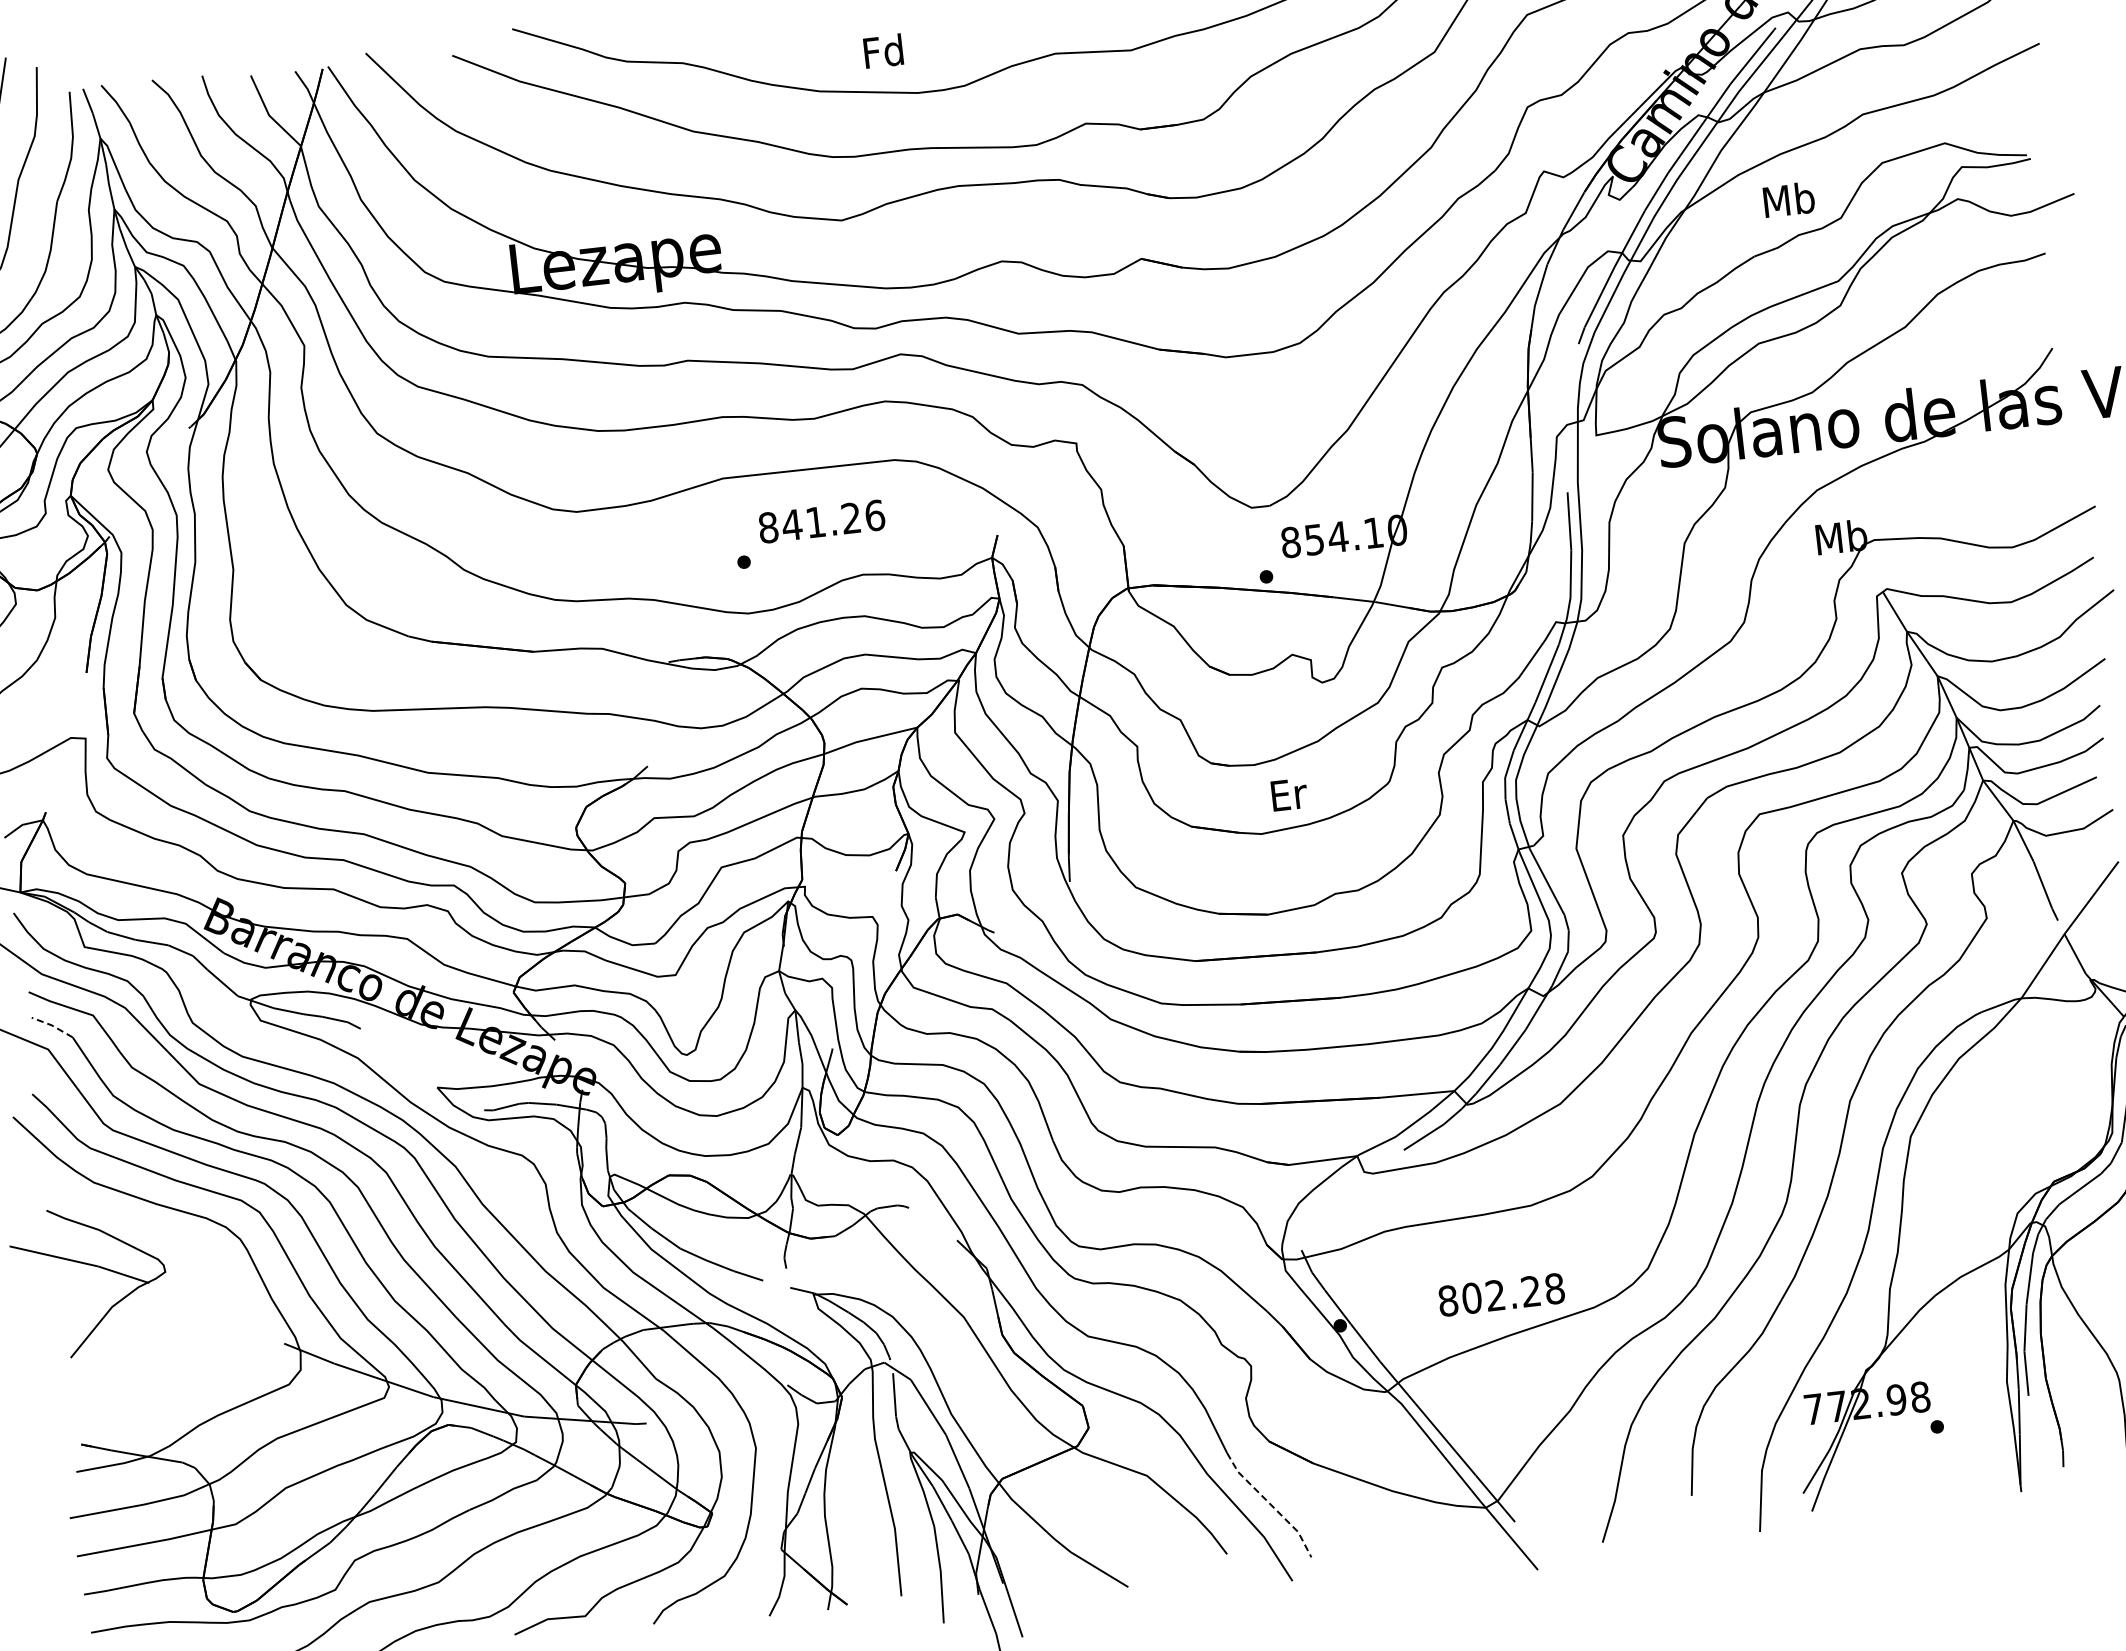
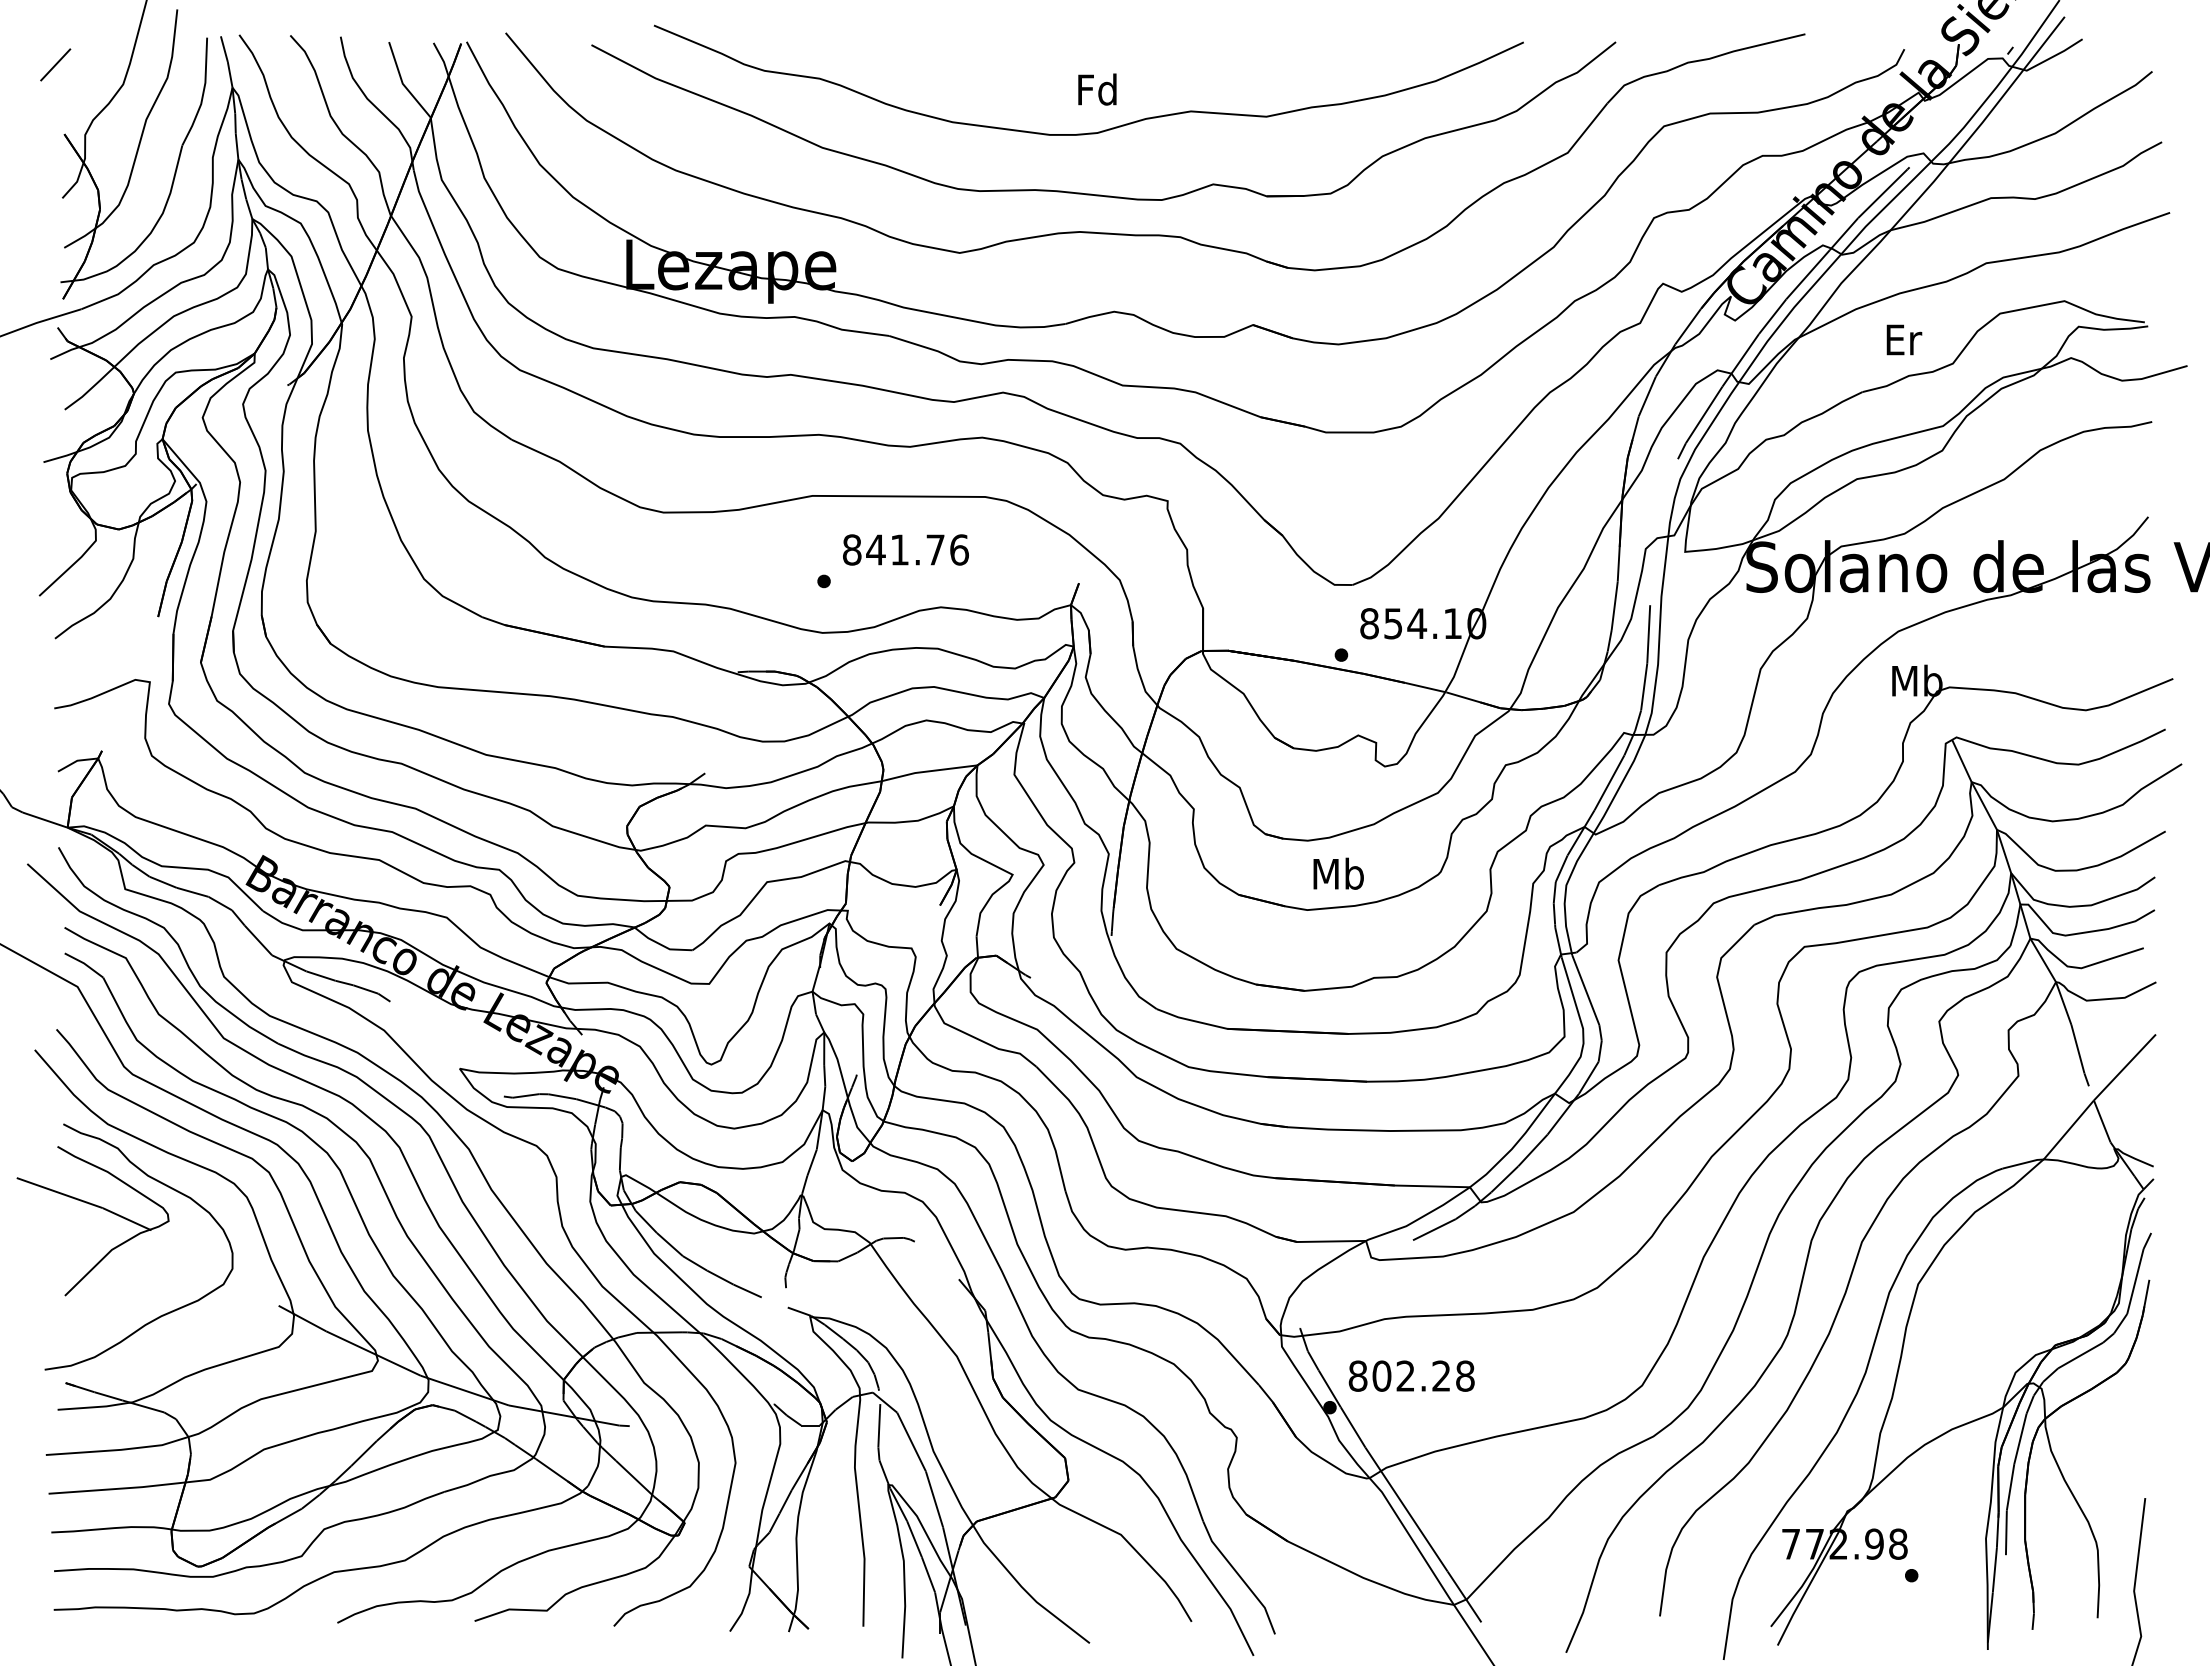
text: (883, 51) -> (1097, 89), moved
text: (1789, 199) -> (1903, 339), Mb -> Er
text: (851, 517) -> (935, 549), 841.26 -> 841.76
text: (1288, 794) -> (1338, 873), Er -> Mb
line: (51, 1025) -> (83, 963), dashed -> solid
curve: (160, 1238) -> (167, 1187), added
text: (1501, 1294) -> (1411, 1375), moved
line: (1270, 1504) -> (1240, 1577), dashed -> solid

